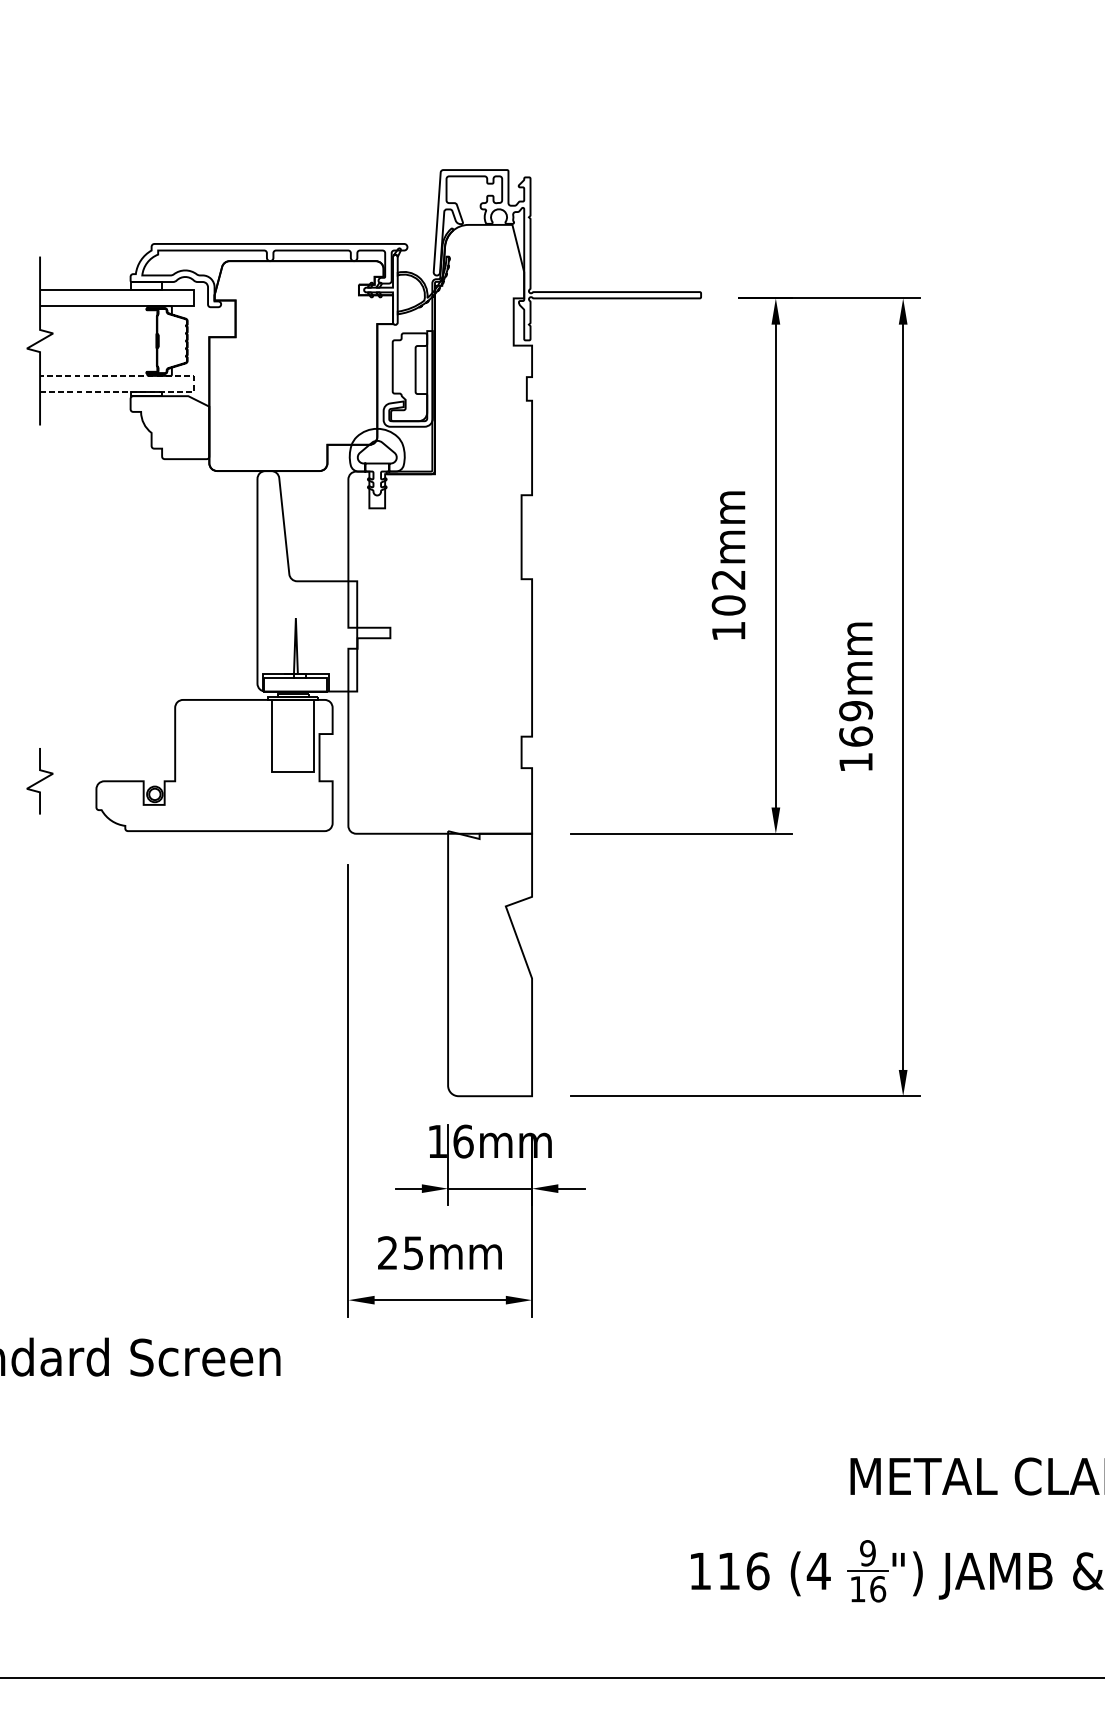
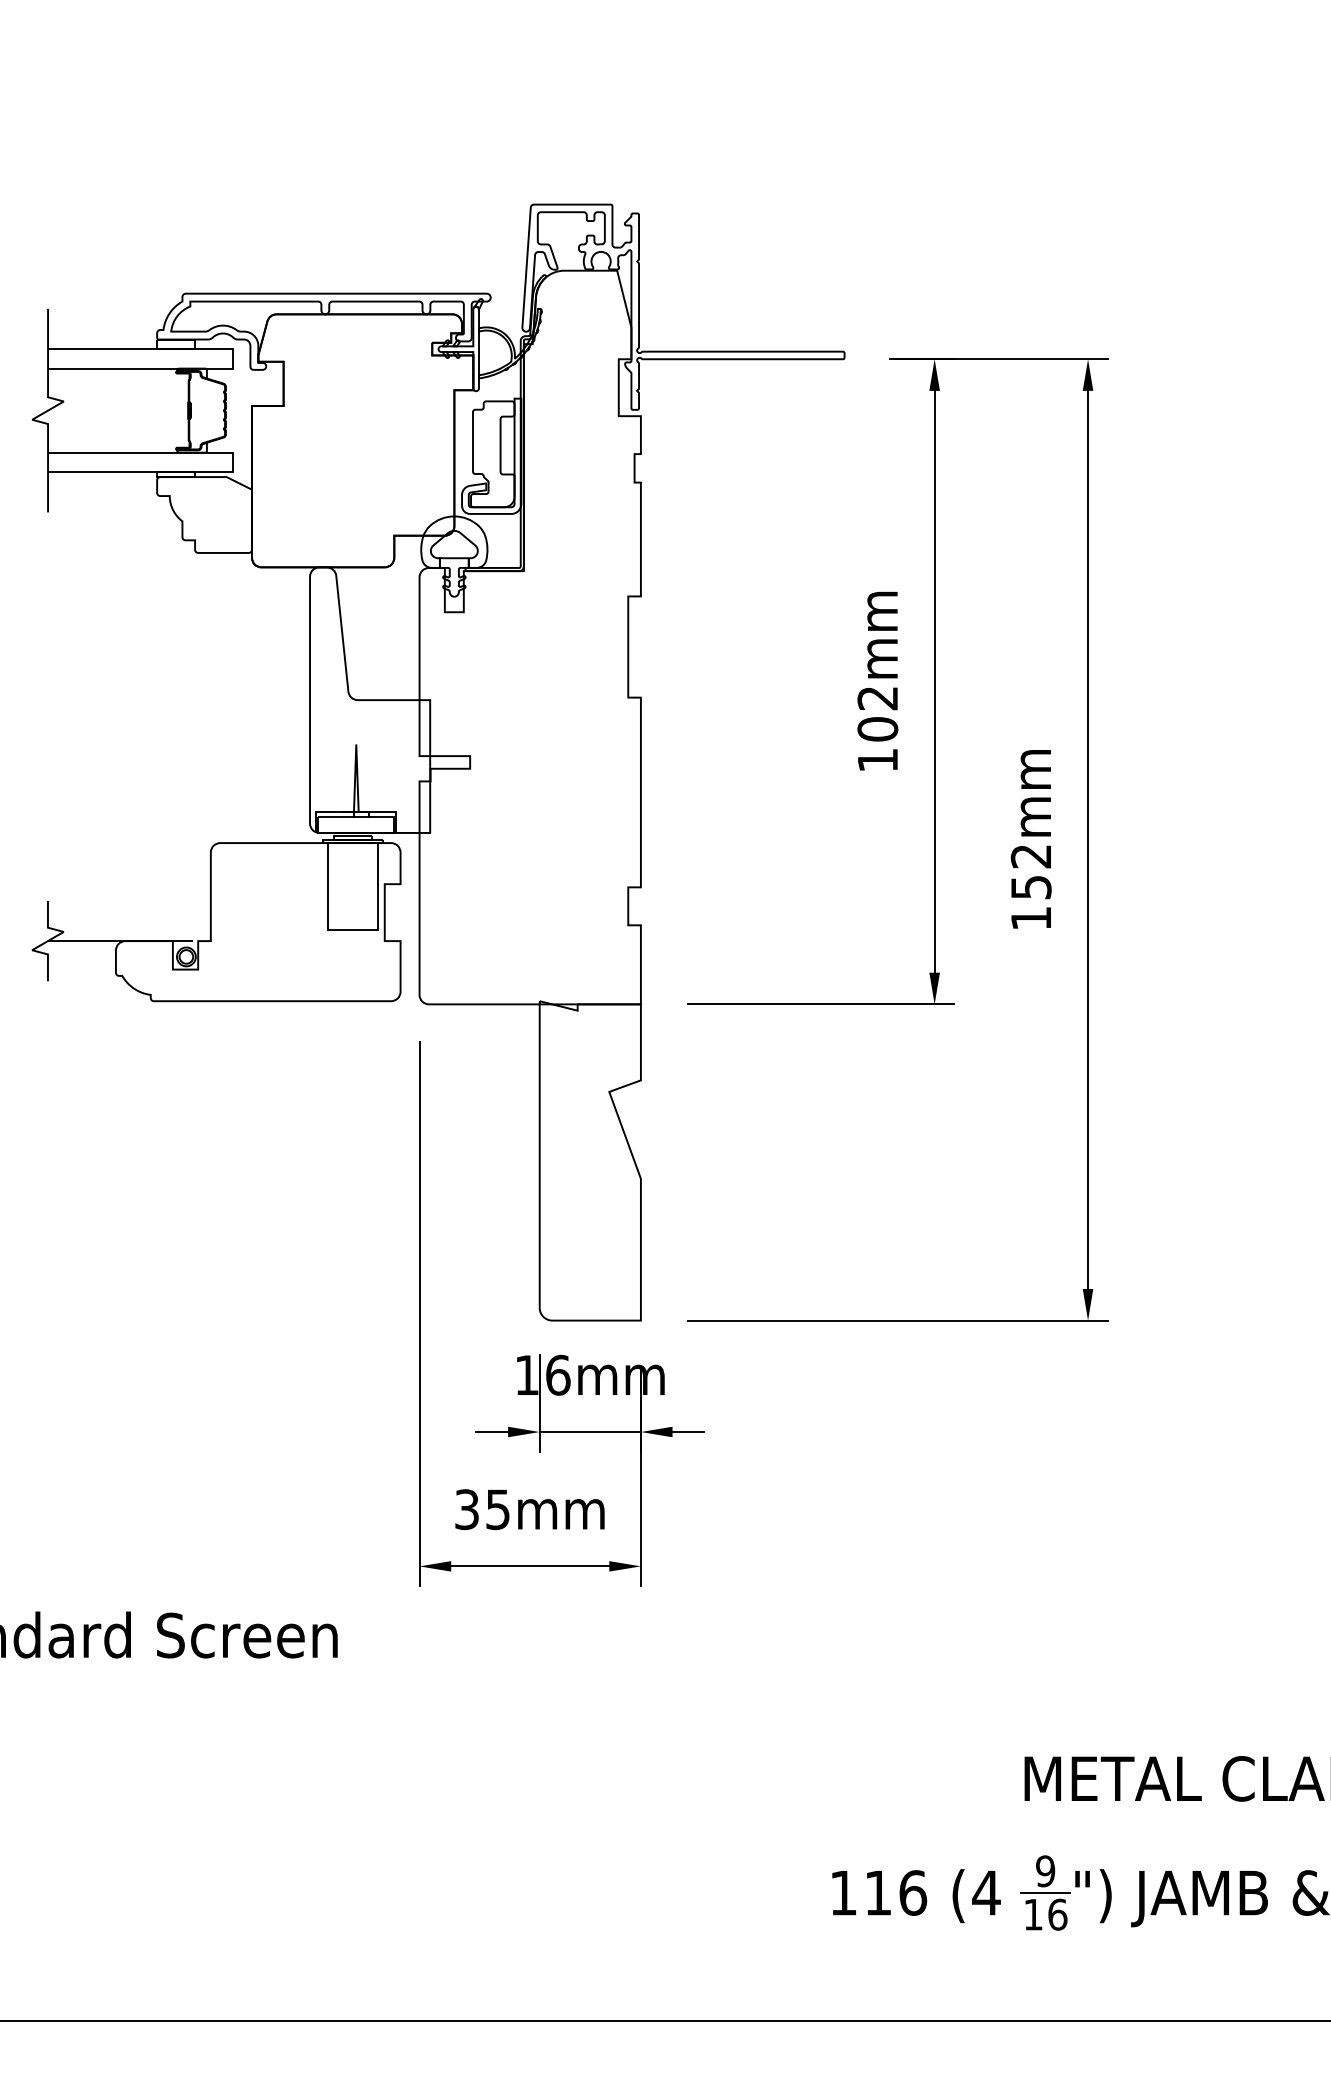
line: (193, 384) -> (233, 462), dashed -> solid
text: (855, 723) -> (1030, 871), 169mm -> 152mm
line: (99, 781) -> (119, 941), added
text: (387, 1252) -> (466, 1509), 25mm -> 35mm

